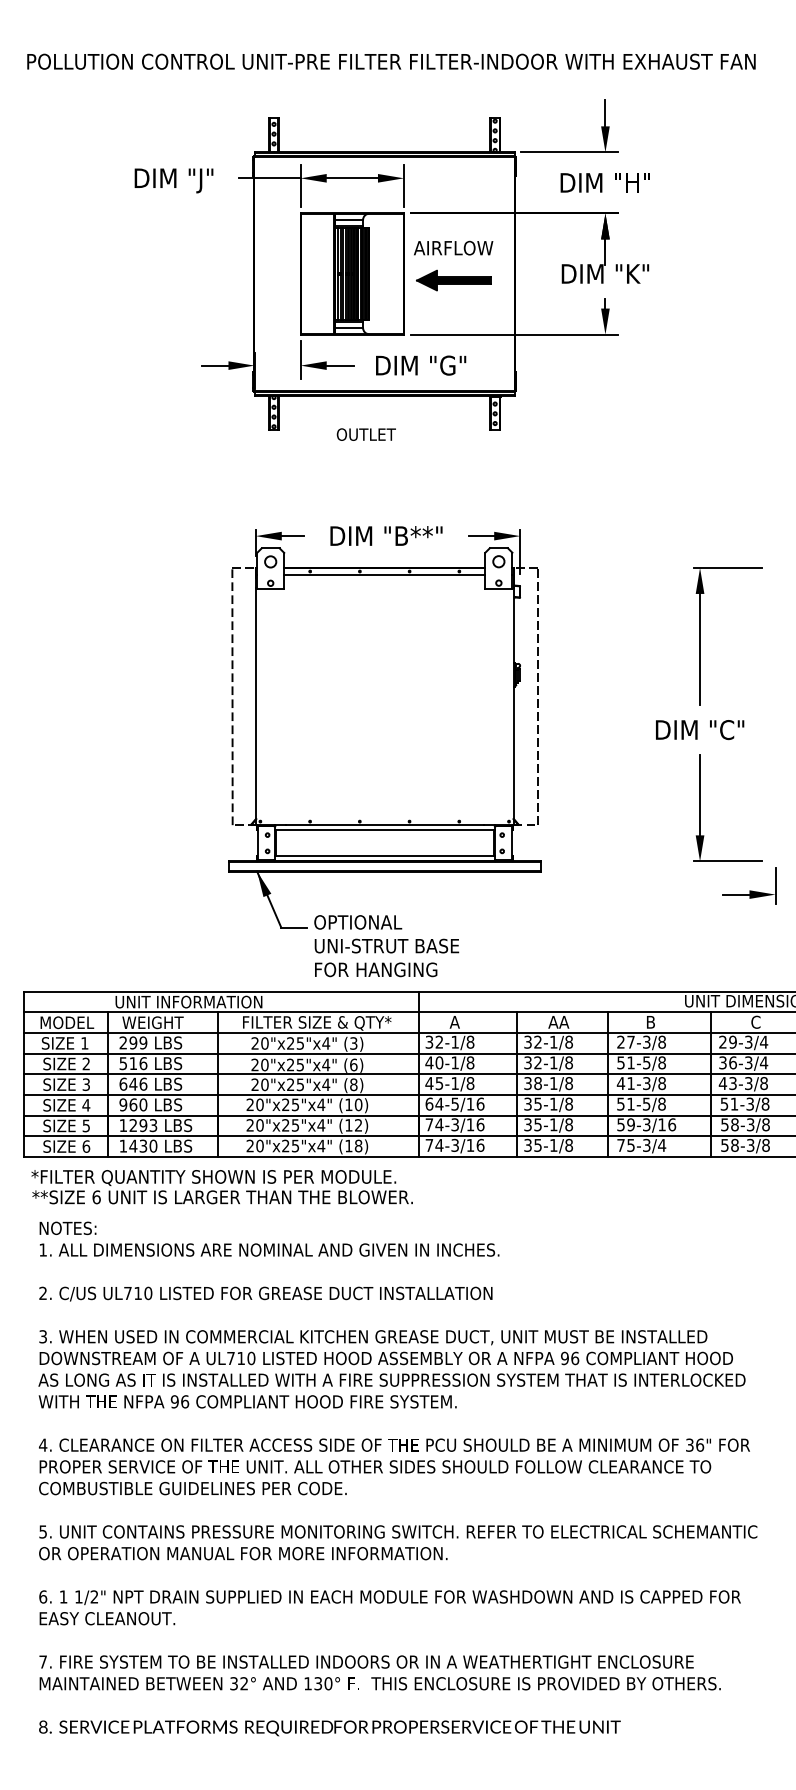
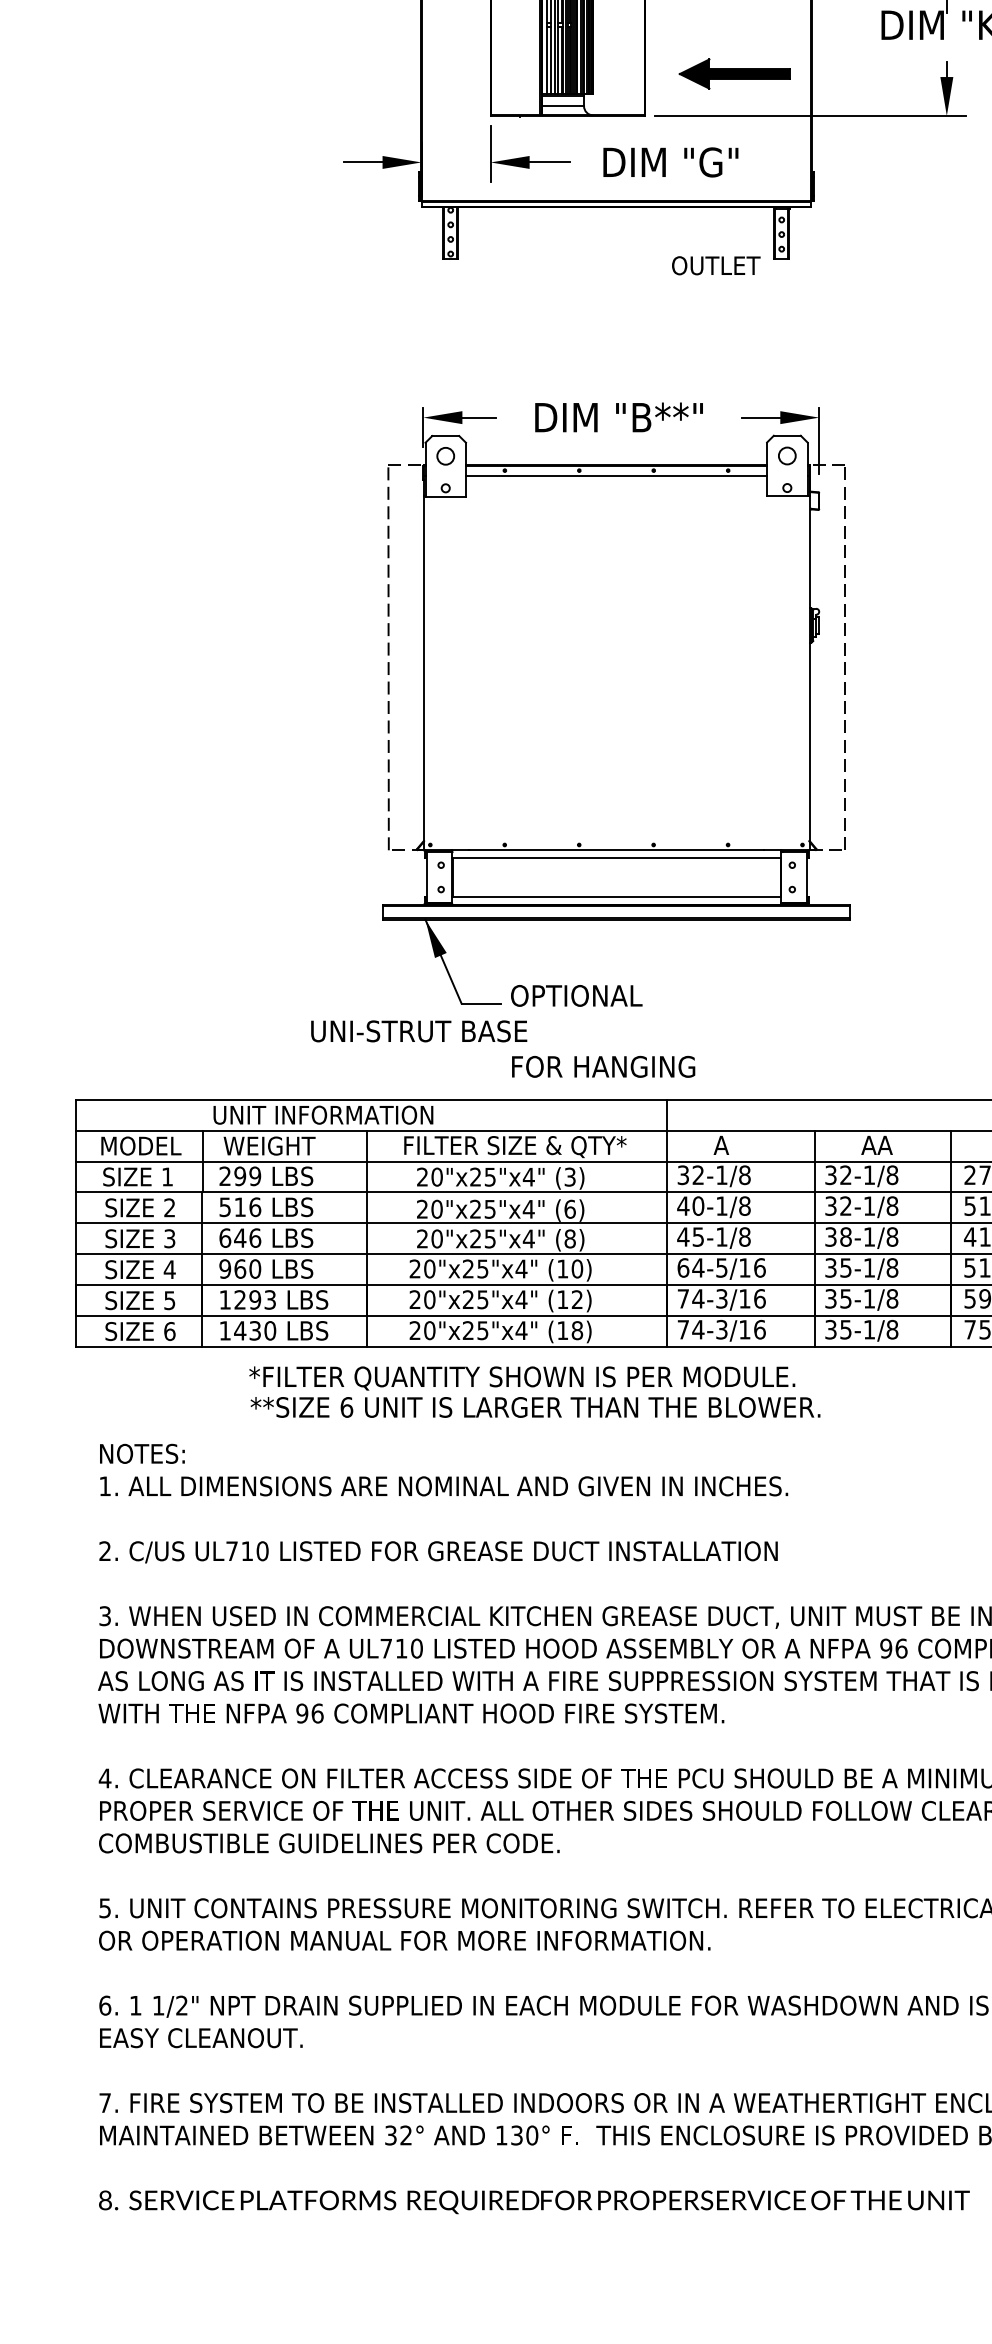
part: (453, 280) -> (734, 73), moved
text: (365, 434) -> (714, 265), moved
text: (386, 945) -> (418, 1030), moved
text: (221, 1187) -> (533, 1392), moved

